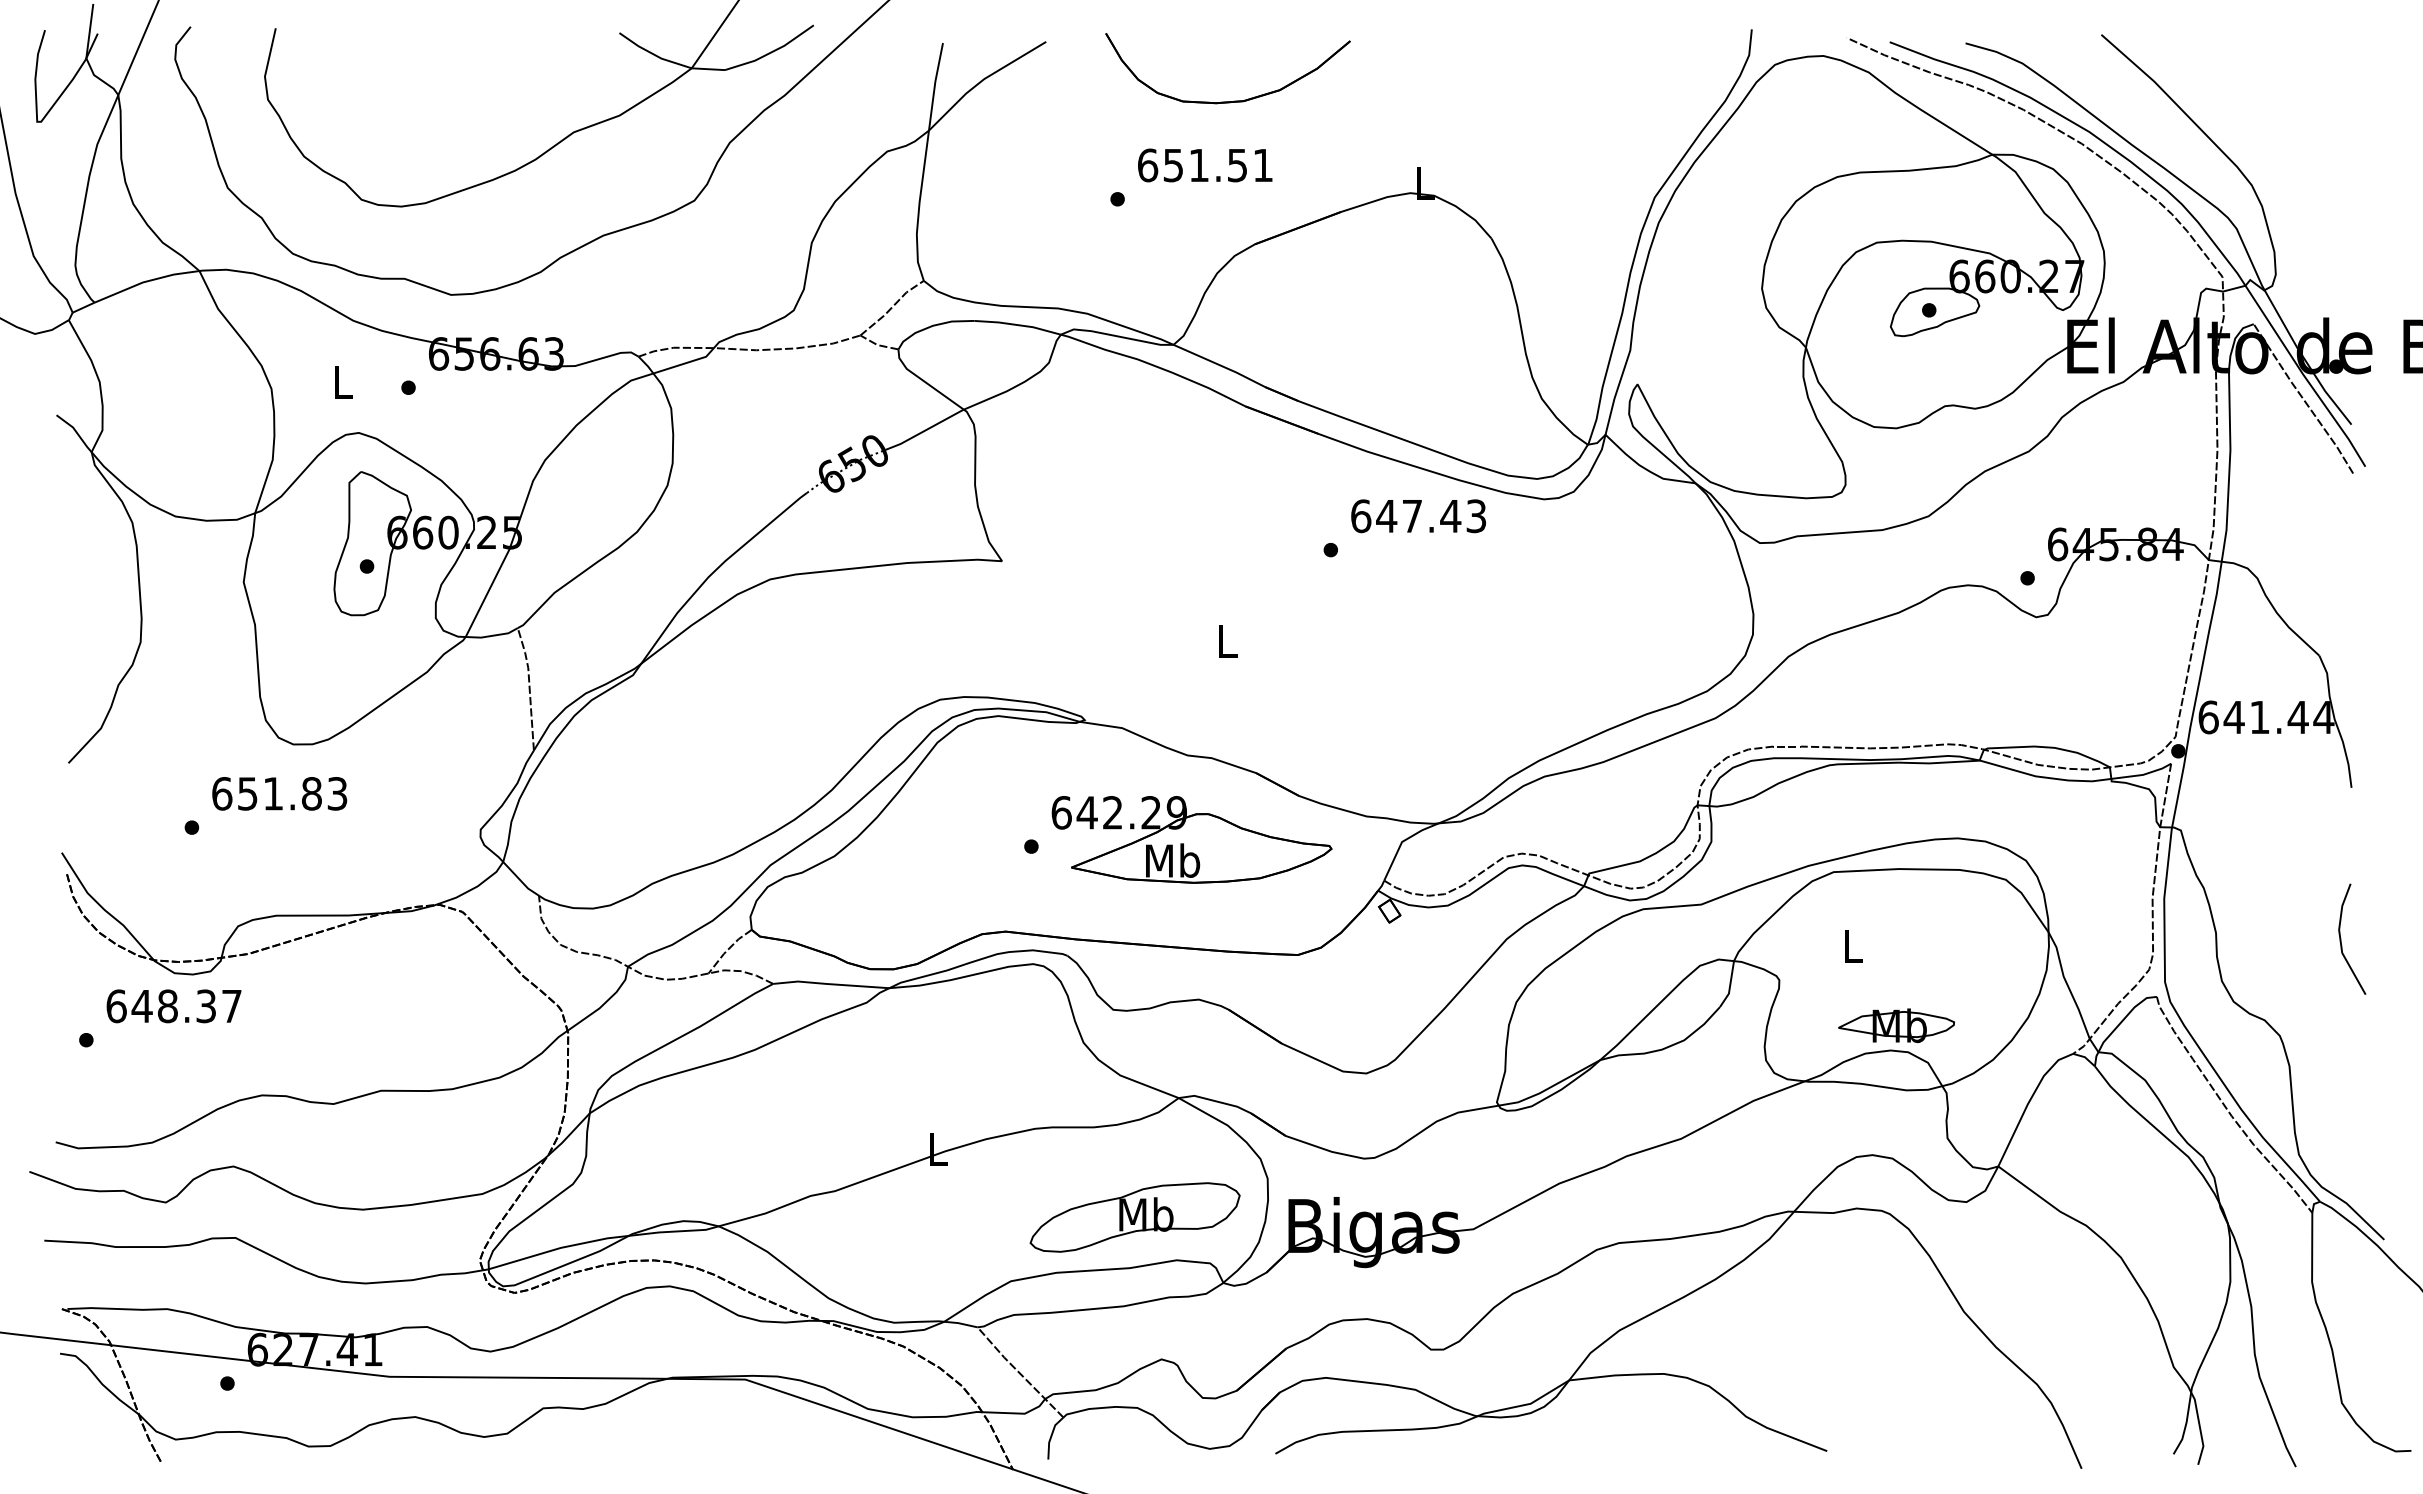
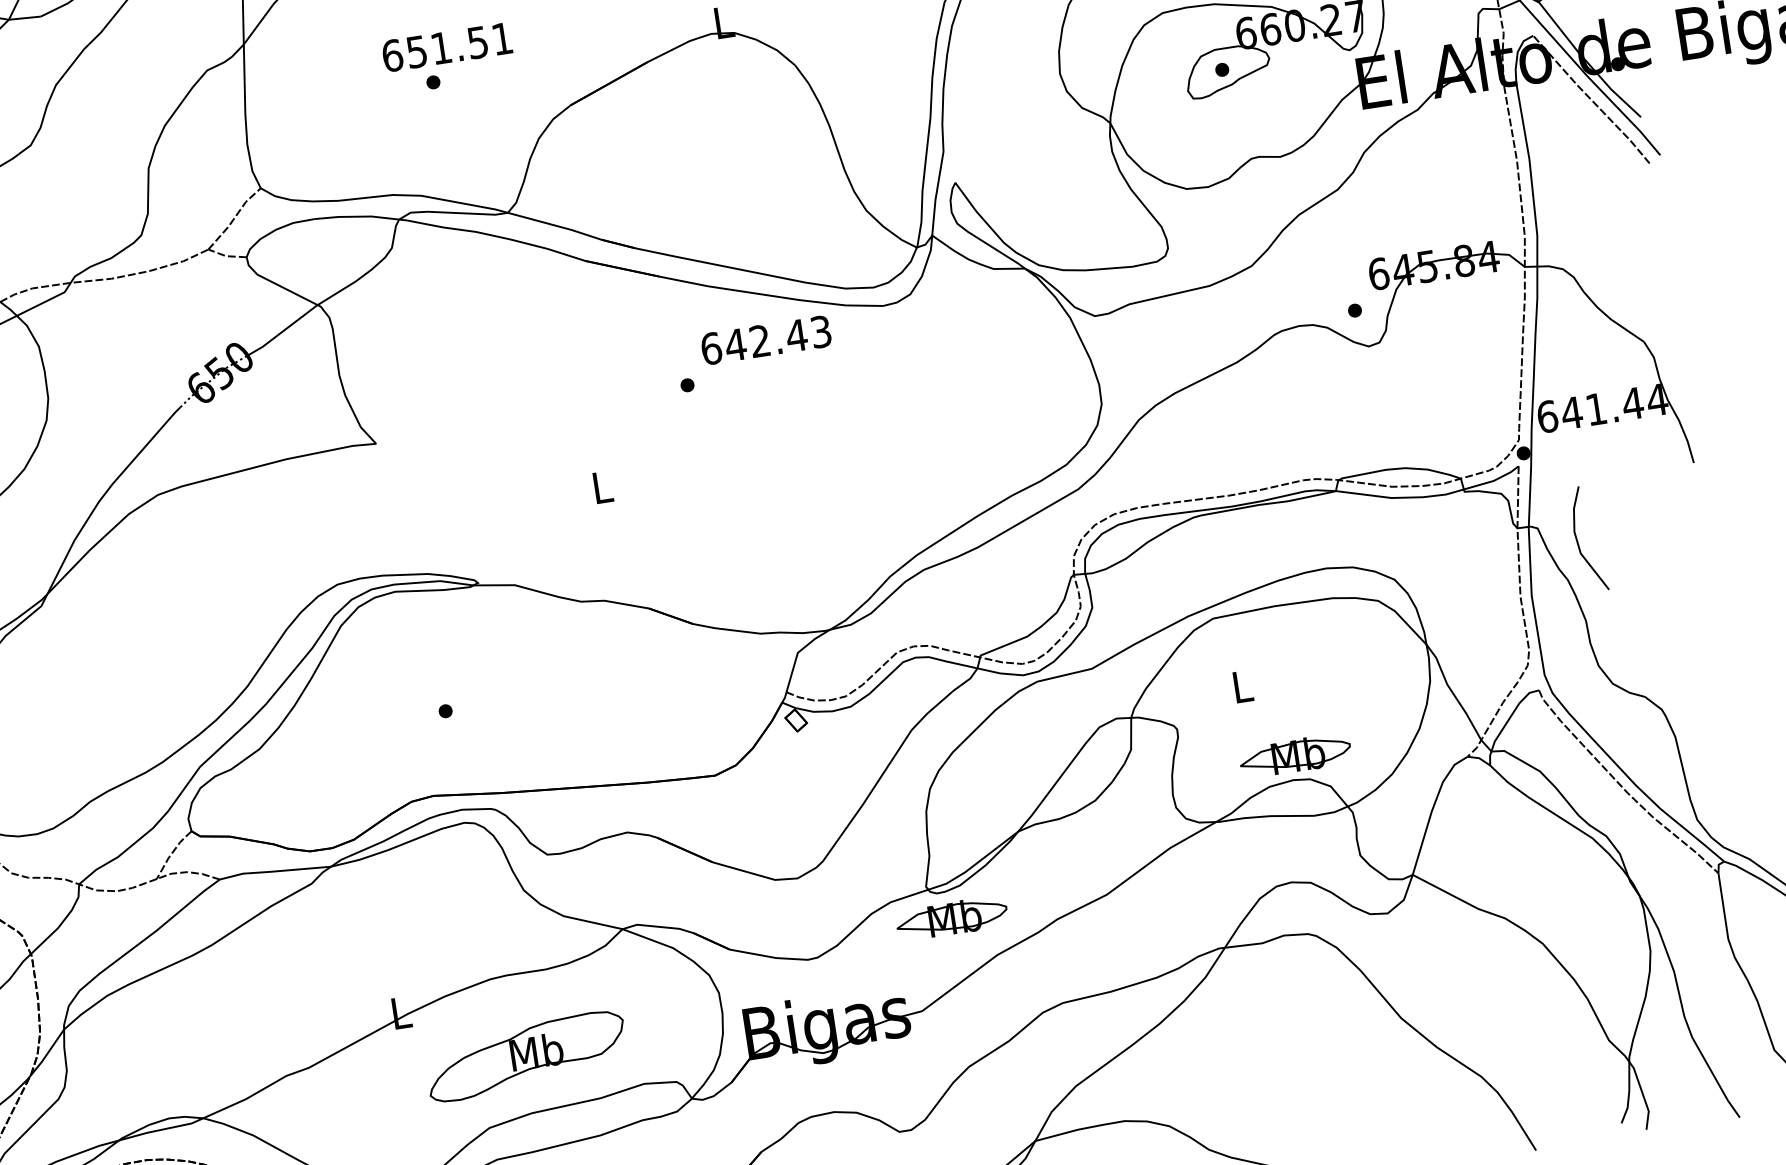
text: (1205, 165) -> (447, 47), moved
text: (1411, 515) -> (759, 340), 647.43 -> 642.43
part: (1191, 839) -> (597, 681), removed
line: (2341, 938) -> (1577, 539), moved
part: (1518, 1138) -> (951, 918), added
part: (1134, 1217) -> (525, 1056), moved

